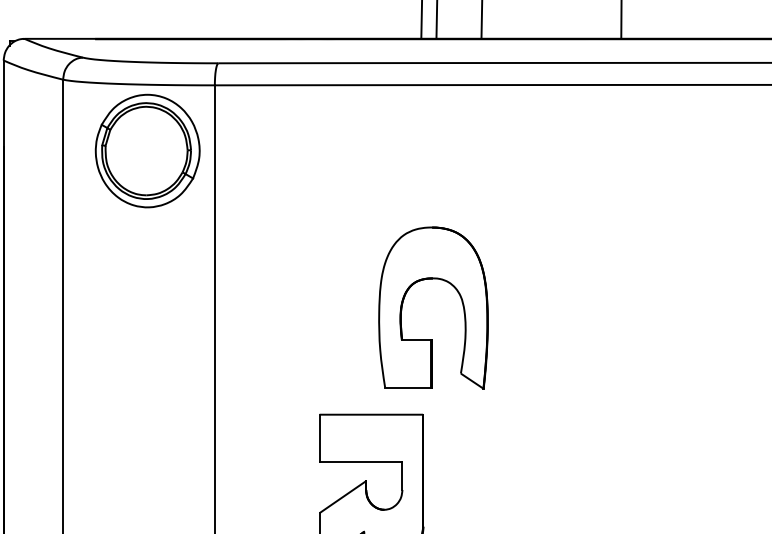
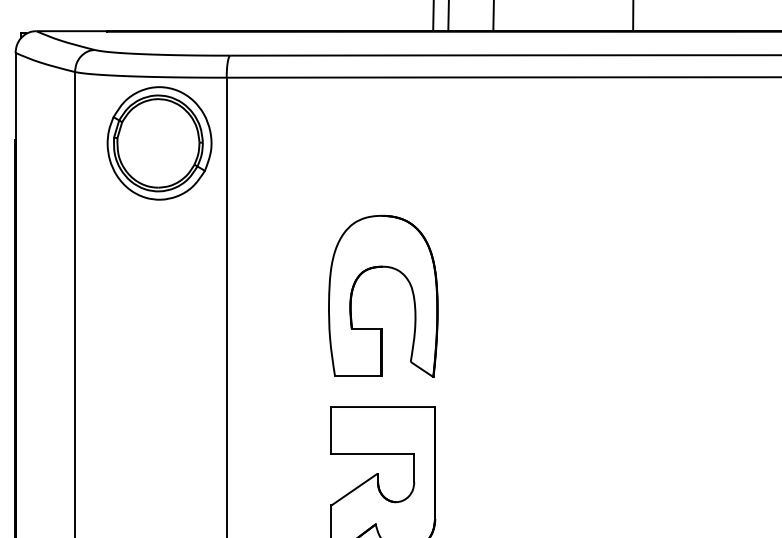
part: (459, 297) -> (409, 285), moved

